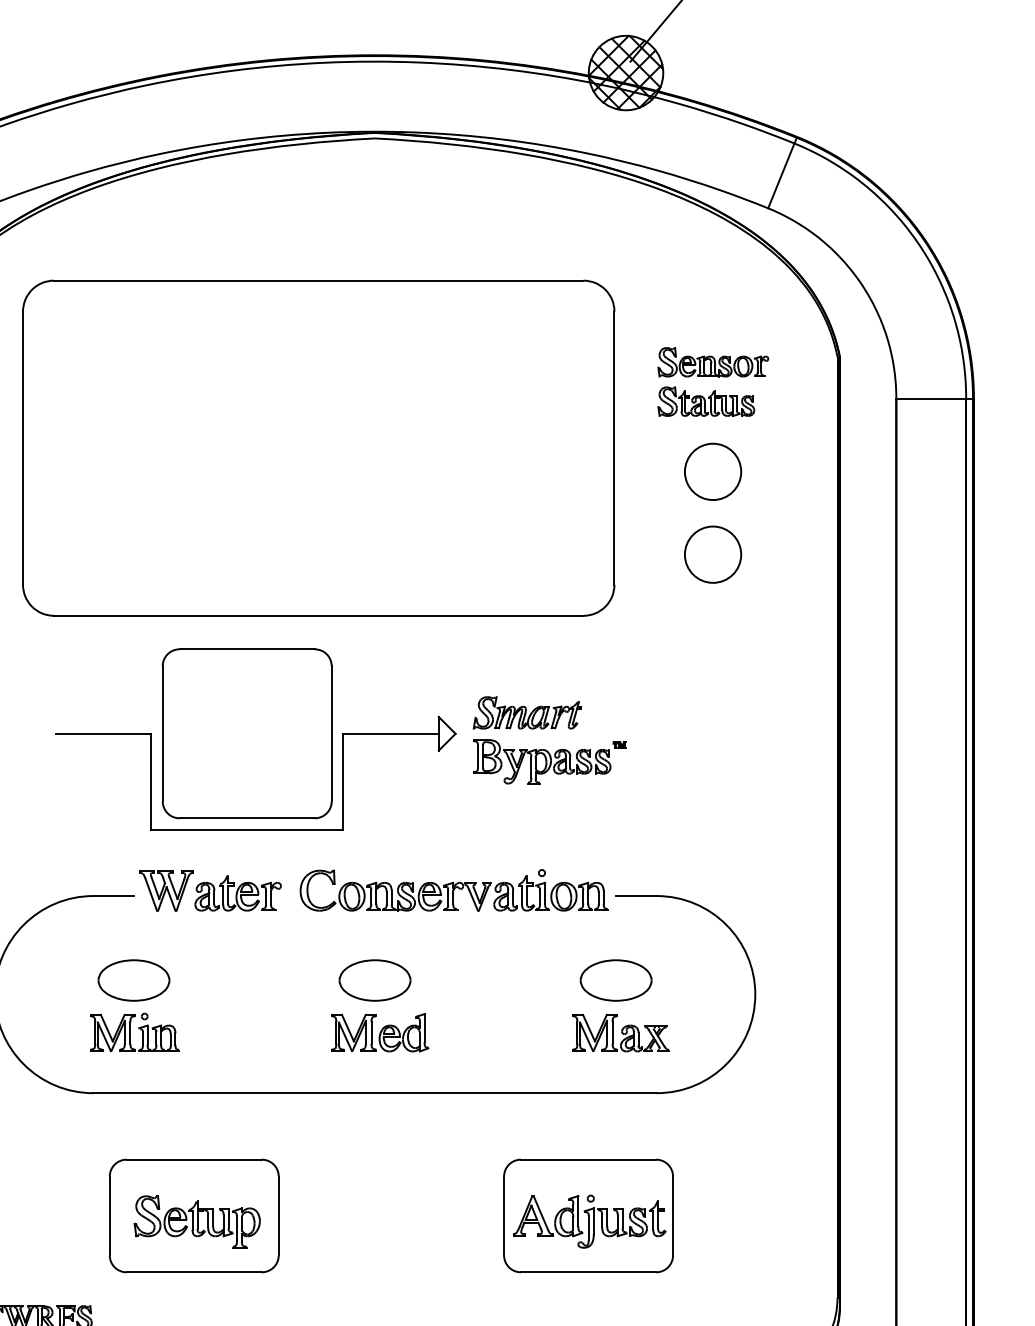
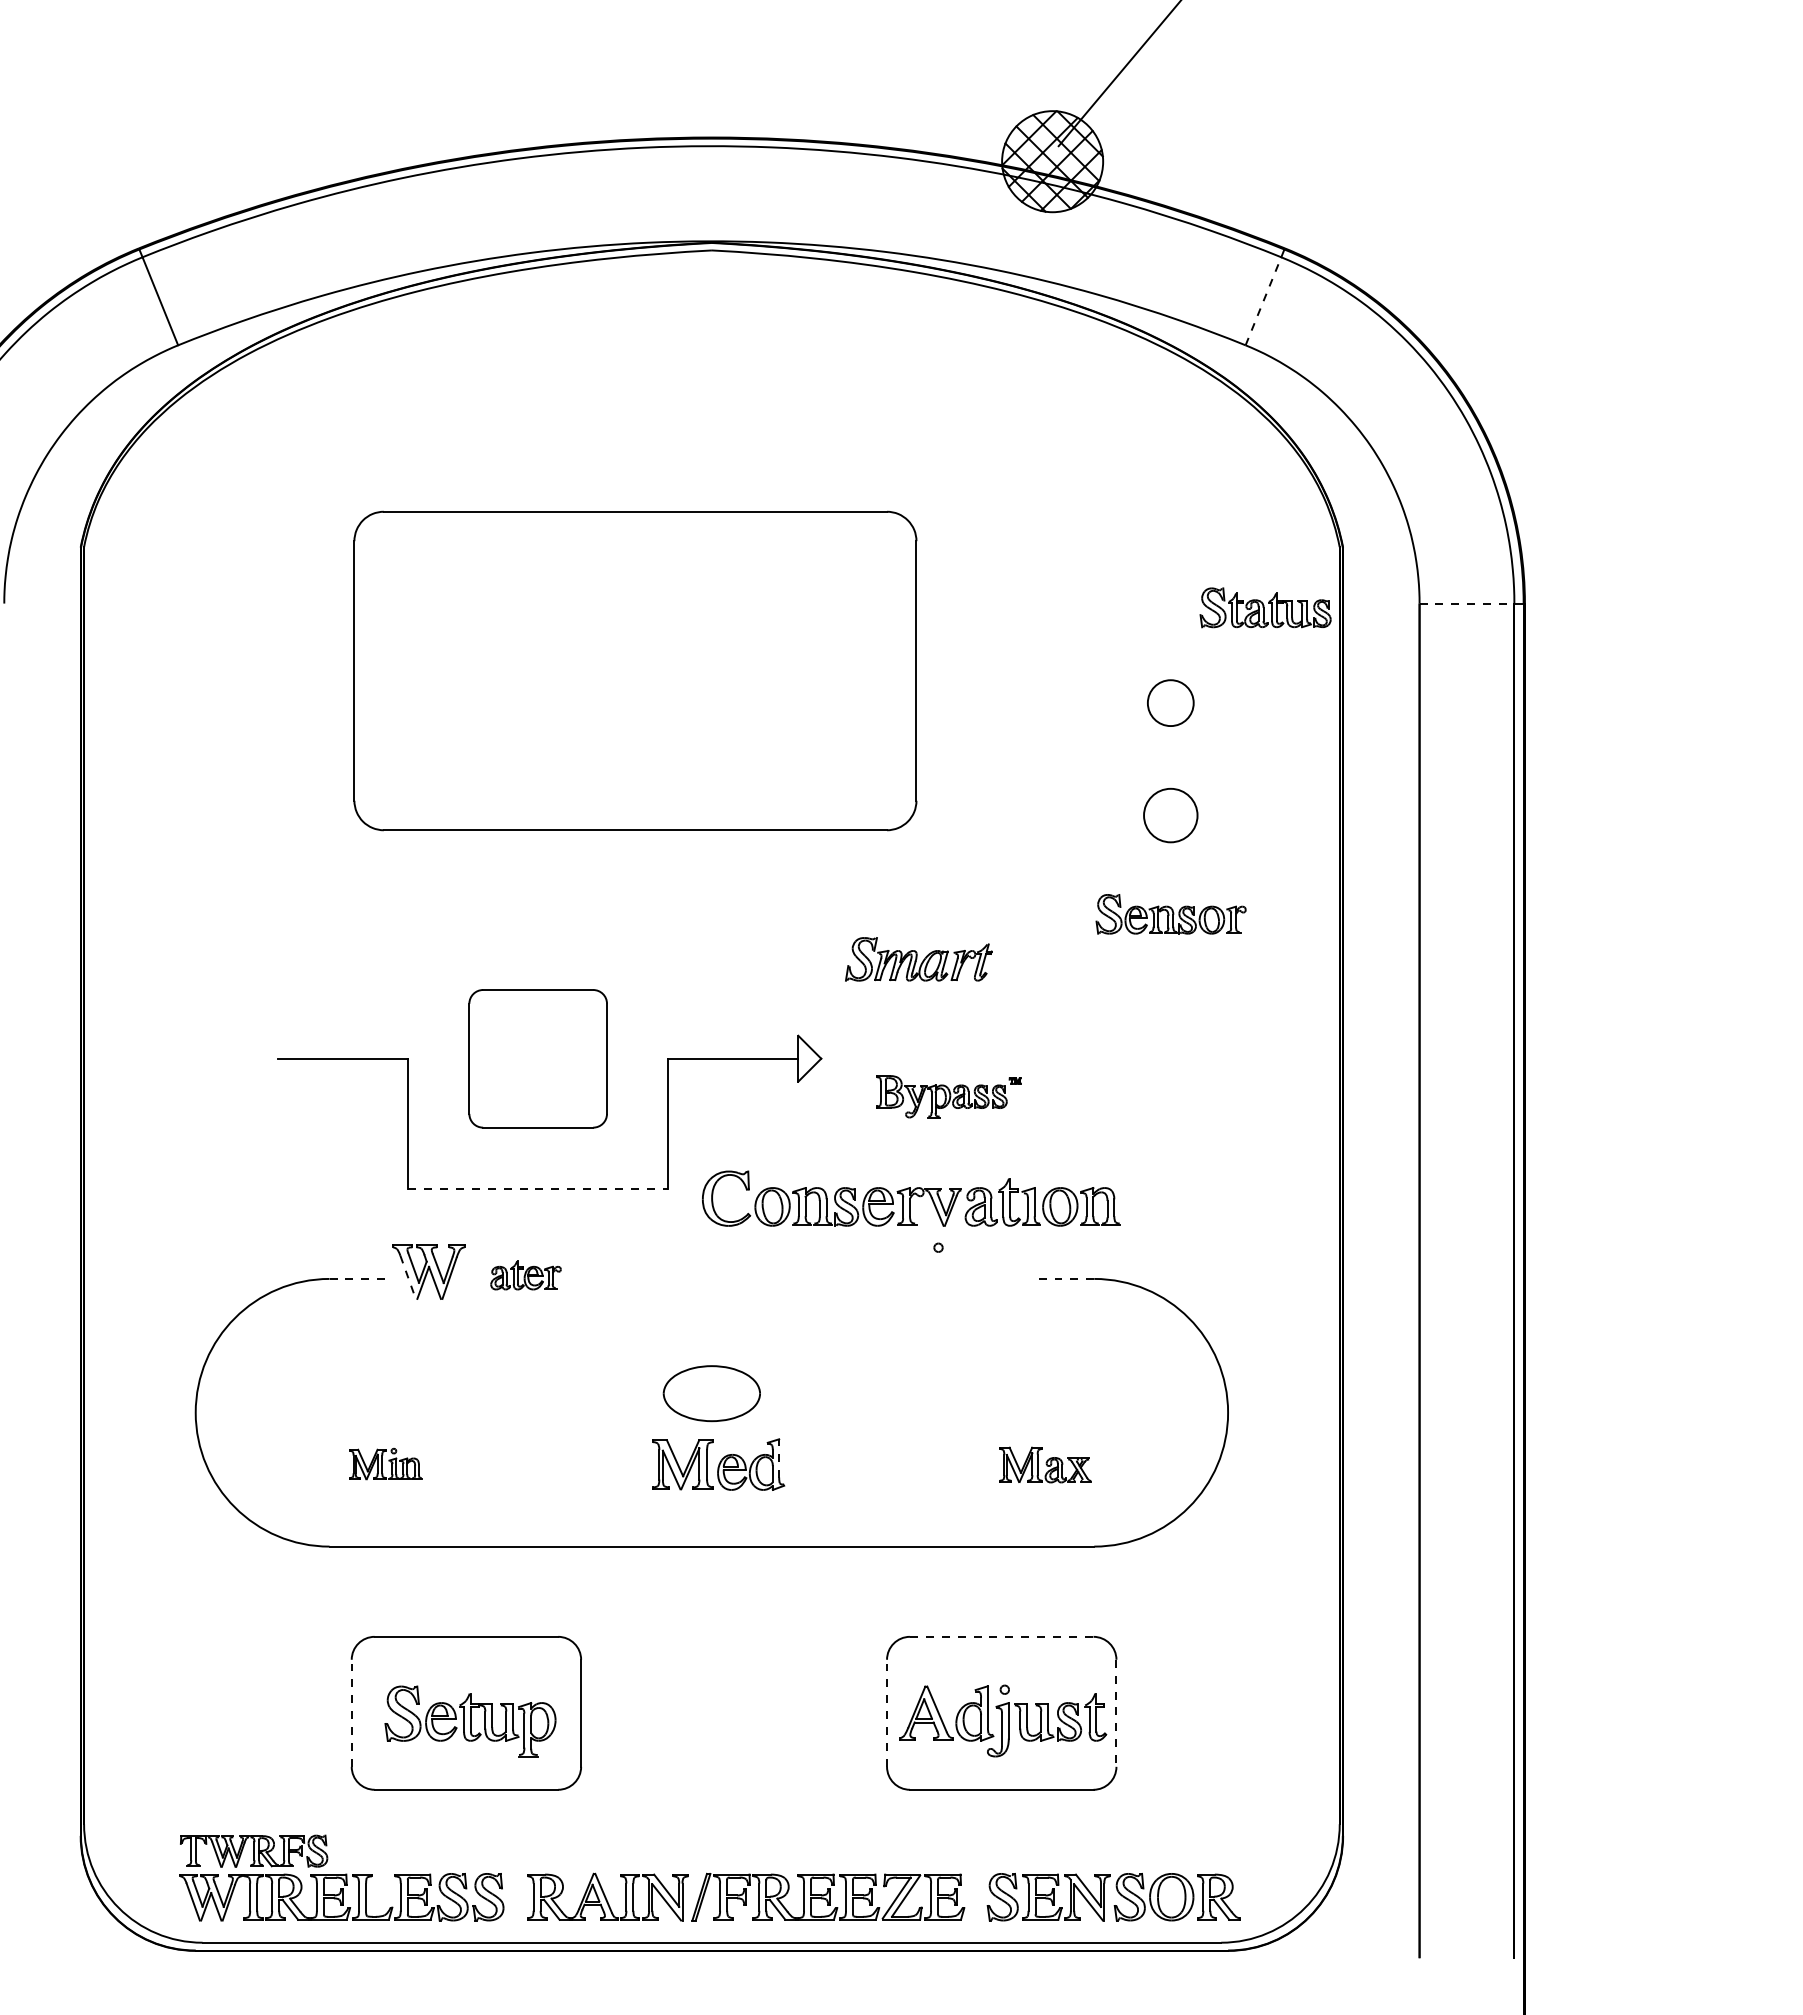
line: (781, 175) -> (1263, 300), solid -> dashed
part: (712, 362) -> (1170, 914), moved
line: (935, 398) -> (1472, 603), solid -> dashed
part: (706, 401) -> (1265, 607), moved
part: (318, 447) -> (635, 670), size x0.7
circle: (712, 471) -> (1170, 702), size x0.6
circle: (712, 554) -> (1170, 815), size x0.7
part: (527, 713) -> (918, 959), moved
part: (246, 733) -> (537, 1058), size x0.6
part: (549, 761) -> (948, 1096), size x0.7
line: (247, 829) -> (538, 1188), solid -> dashed
part: (454, 890) -> (911, 1198), moved
part: (237, 893) -> (525, 1275), size x0.6
line: (151, 894) -> (408, 1277), solid -> dashed
line: (114, 895) -> (357, 1278), solid -> dashed
line: (636, 895) -> (1066, 1278), solid -> dashed
part: (133, 980) -> (384, 1393), removed
part: (616, 980) -> (1039, 1393), removed
line: (424, 1027) -> (779, 1457), solid -> dashed
part: (134, 1031) -> (385, 1463), size x0.6
part: (620, 1032) -> (1045, 1464), size x0.7
line: (588, 1159) -> (1001, 1636), solid -> dashed
line: (109, 1216) -> (351, 1713), solid -> dashed
line: (504, 1216) -> (887, 1713), solid -> dashed
line: (673, 1216) -> (1116, 1713), solid -> dashed

